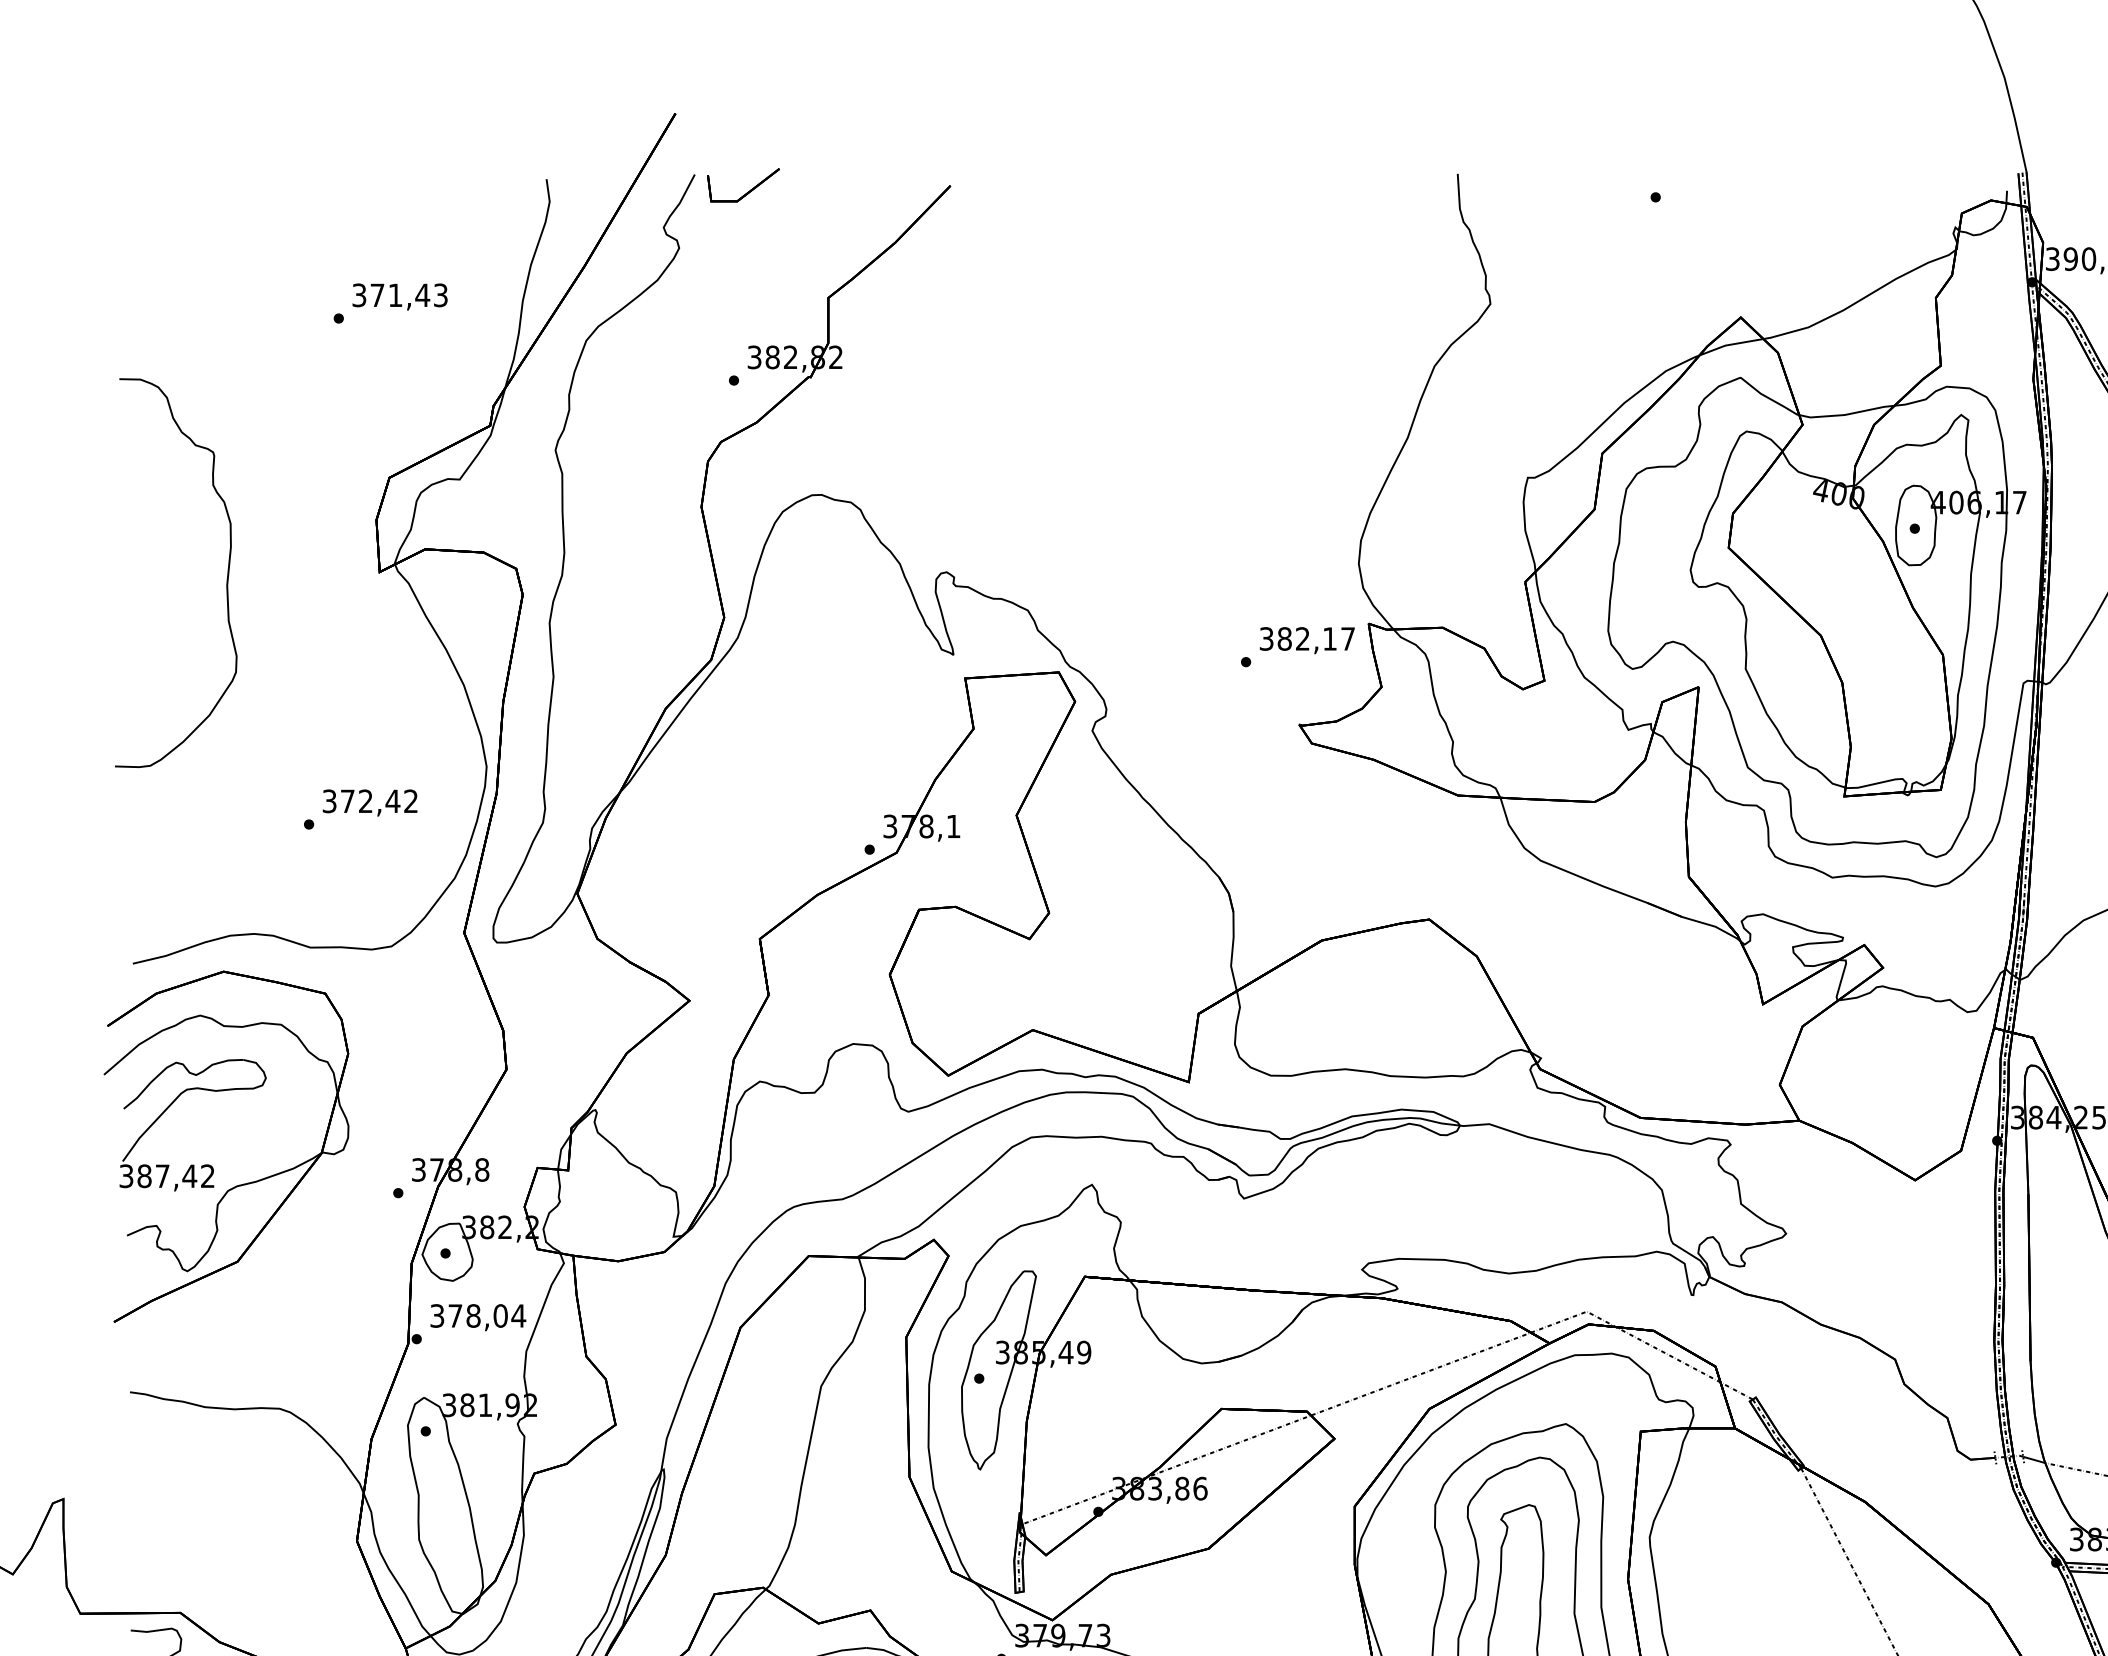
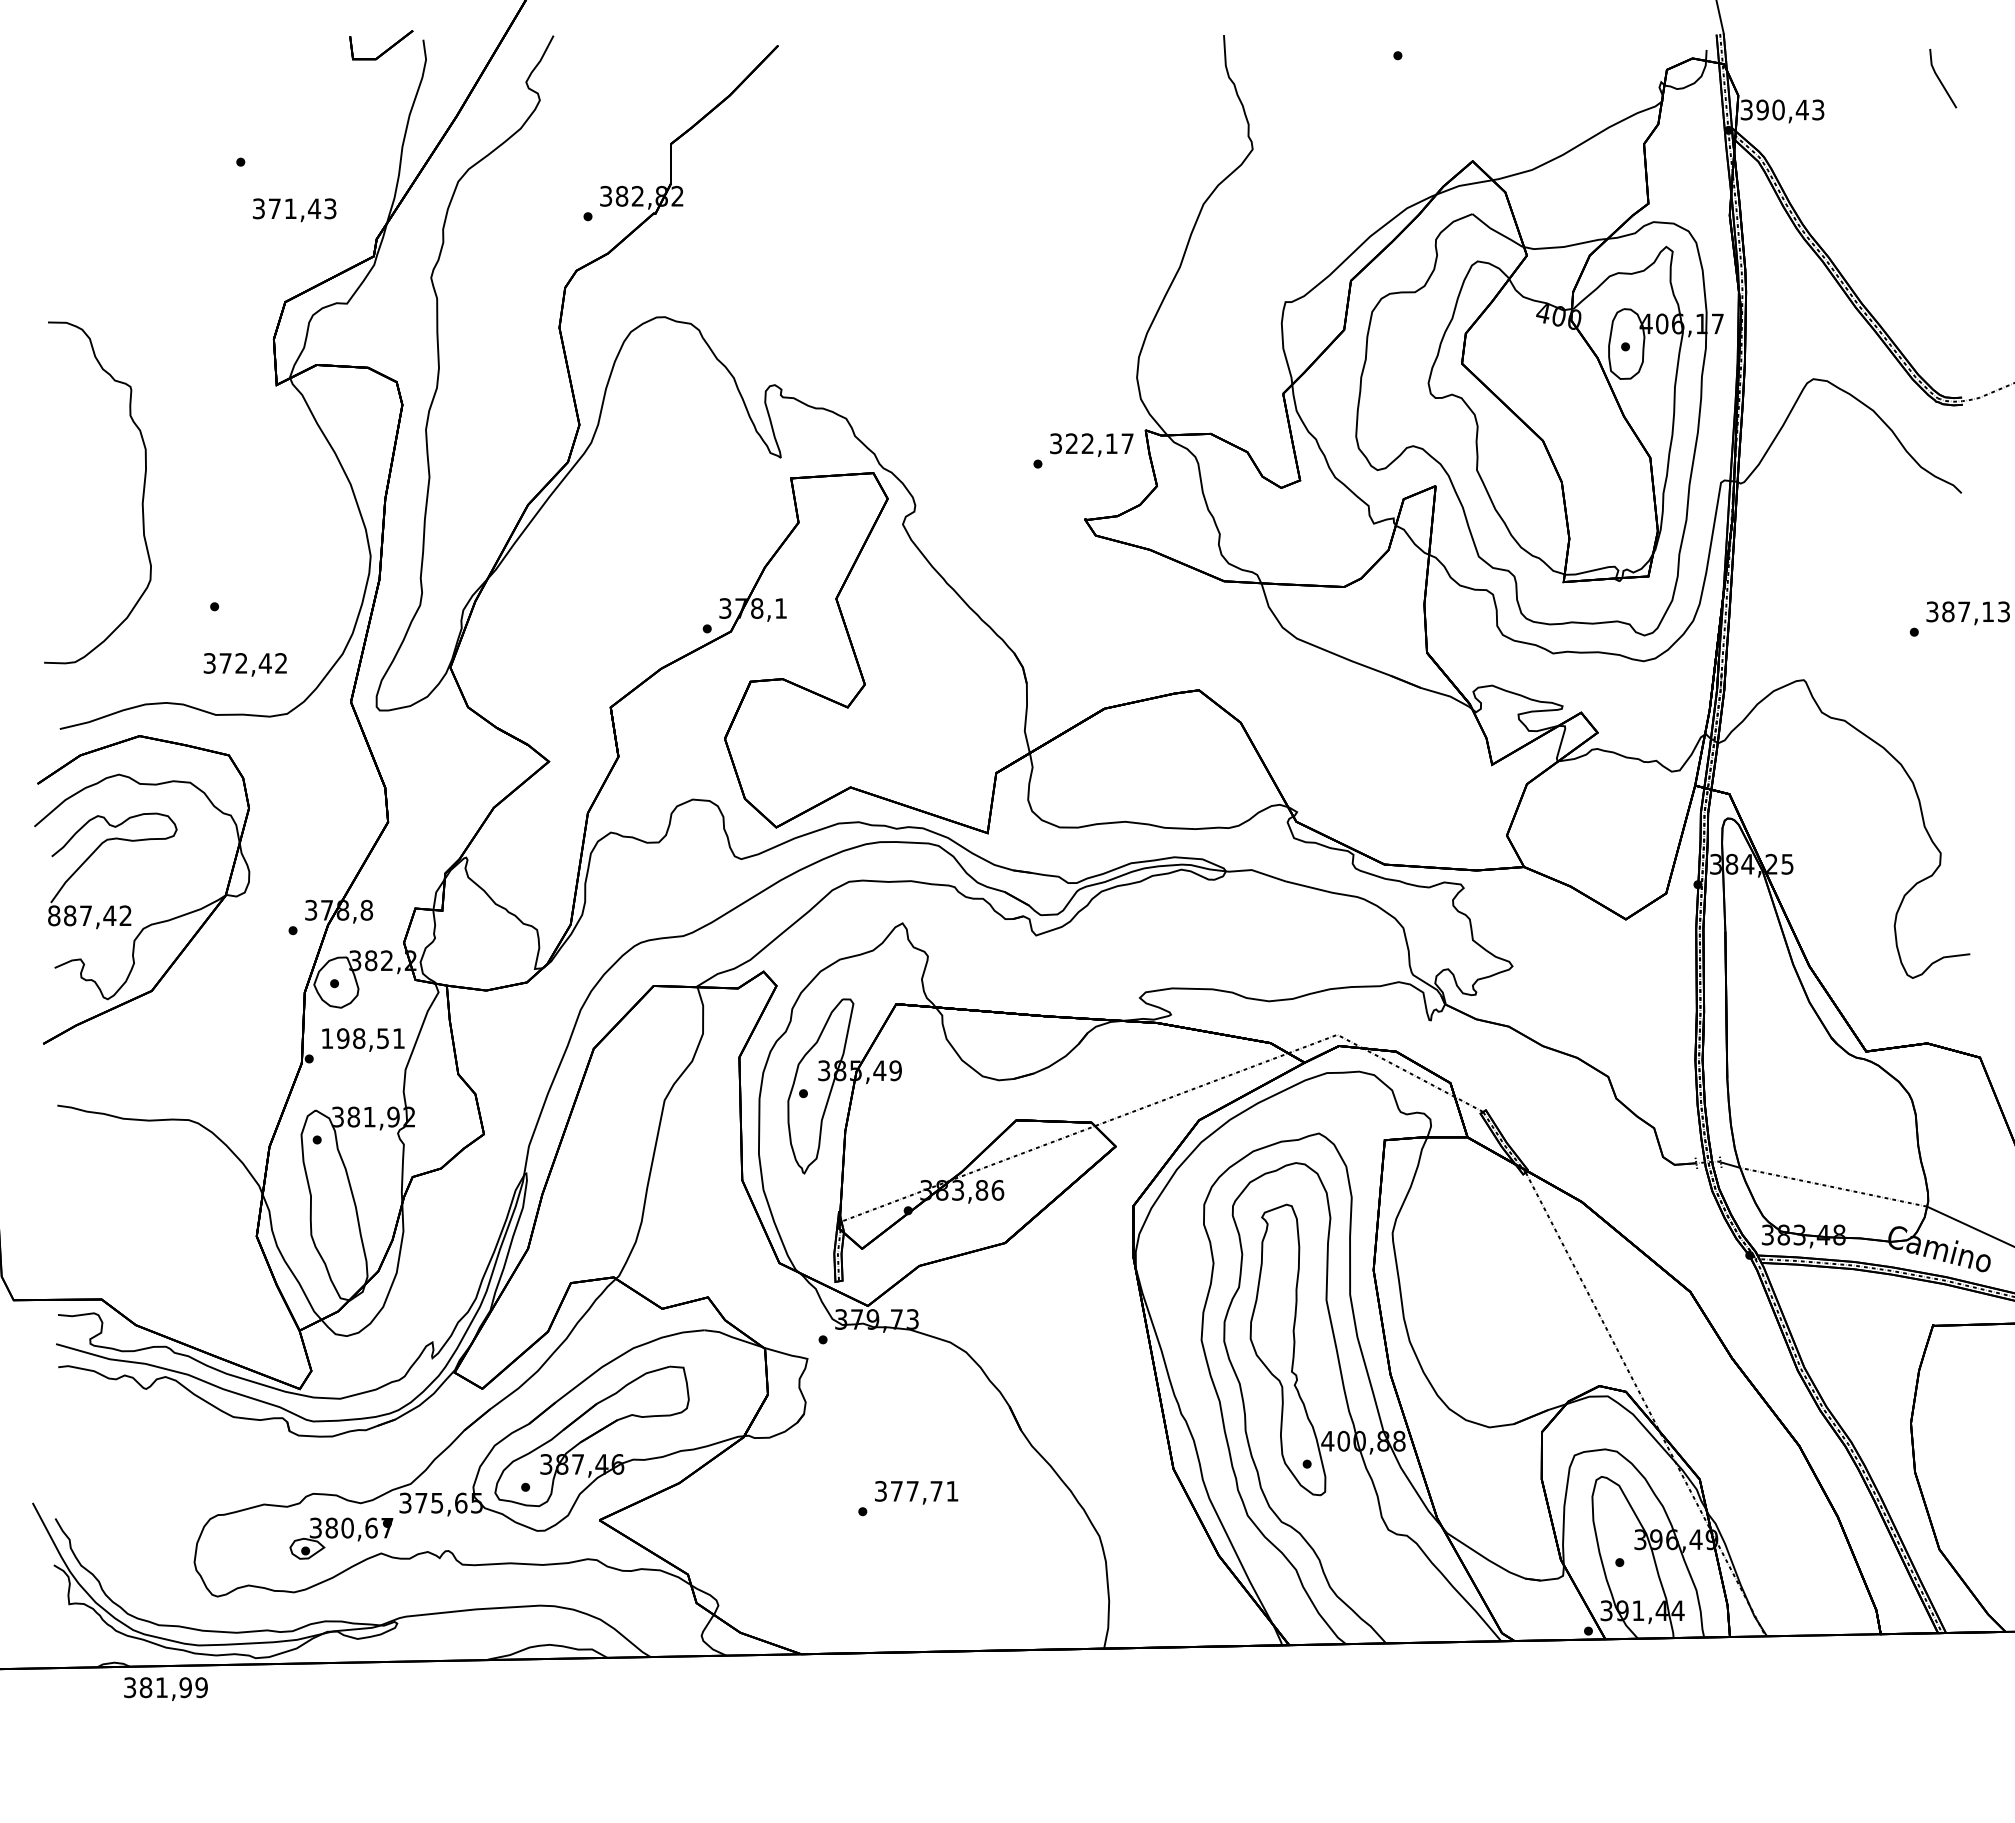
part: (749, 190) -> (386, 49), moved
text: (399, 297) -> (294, 210), moved
curve: (226, 572) -> (142, 492), moved
text: (1284, 638) -> (1071, 443), 382,17 -> 322,17
text: (369, 802) -> (244, 664), moved
text: (126, 1175) -> (54, 915), 387,42 -> 887,42
text: (478, 1315) -> (363, 1038), 378,04 -> 198,51

